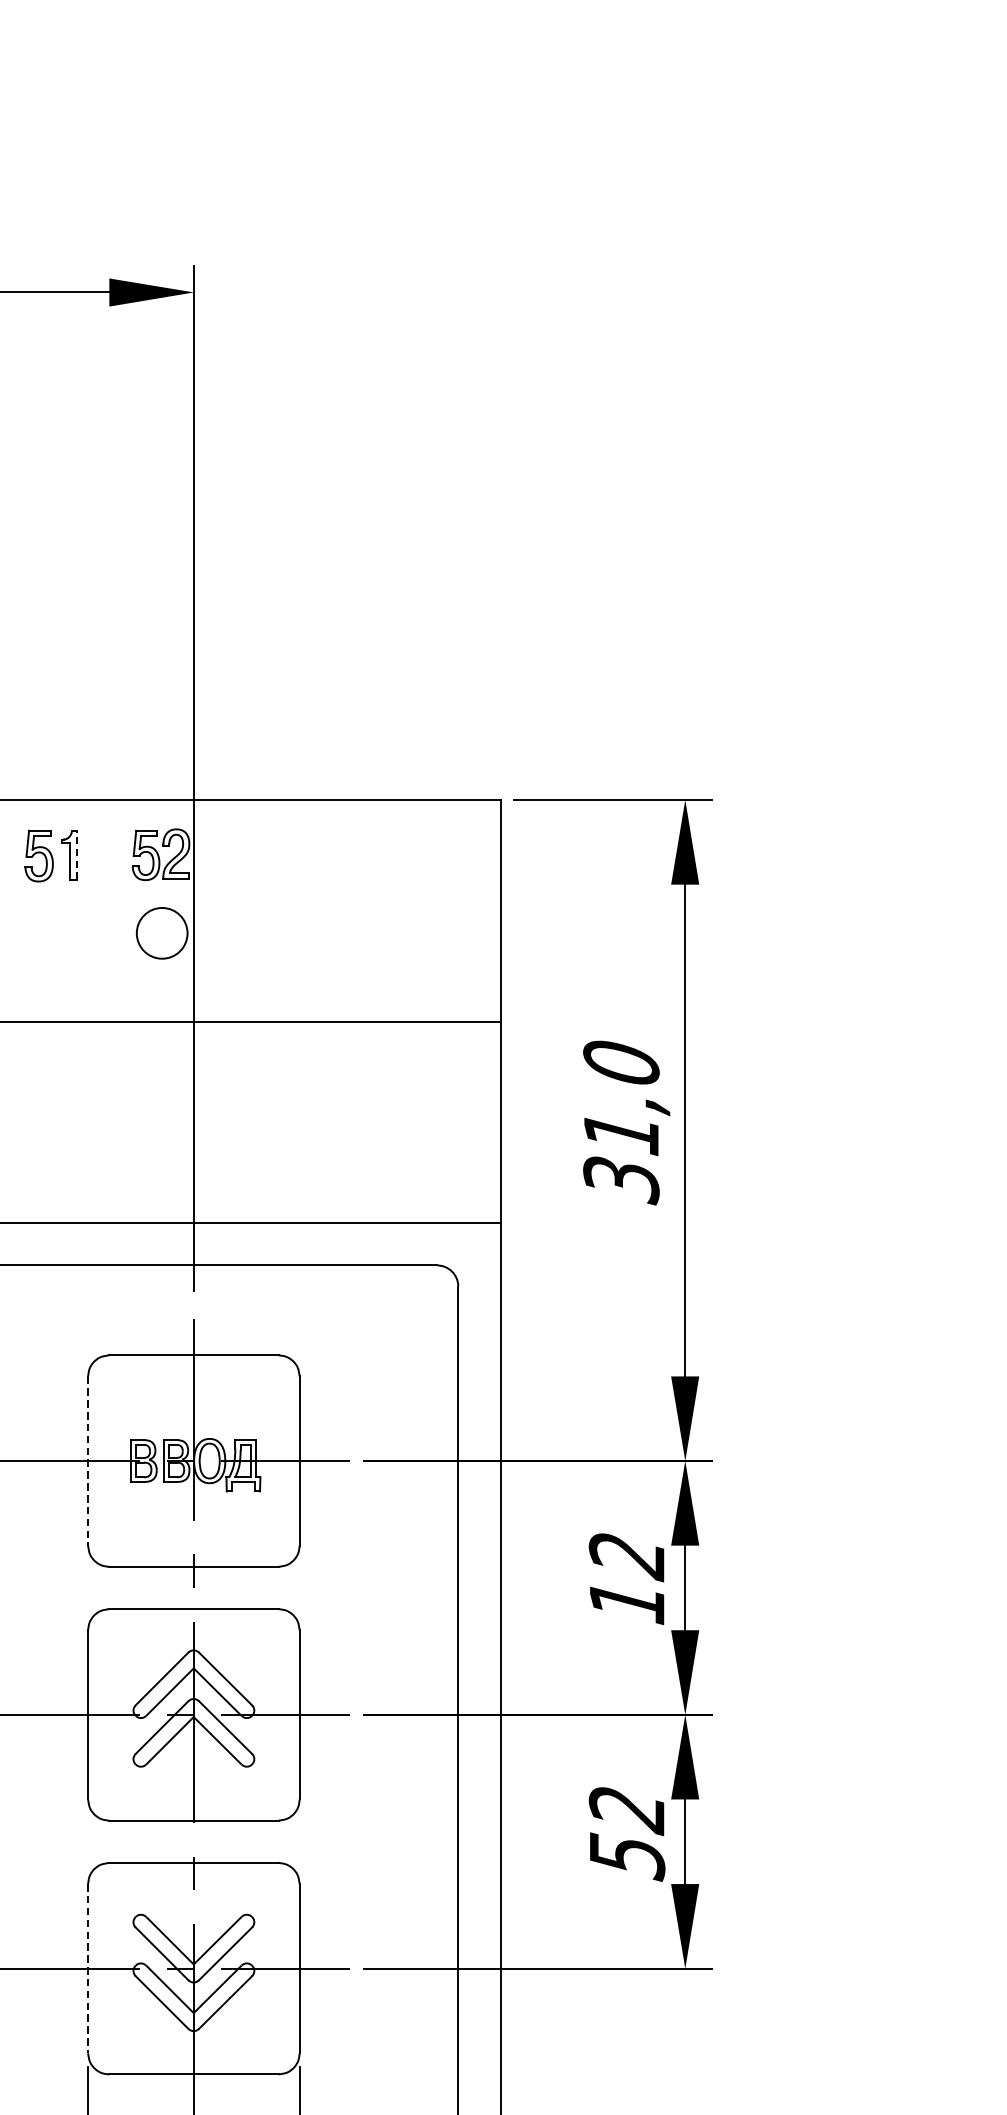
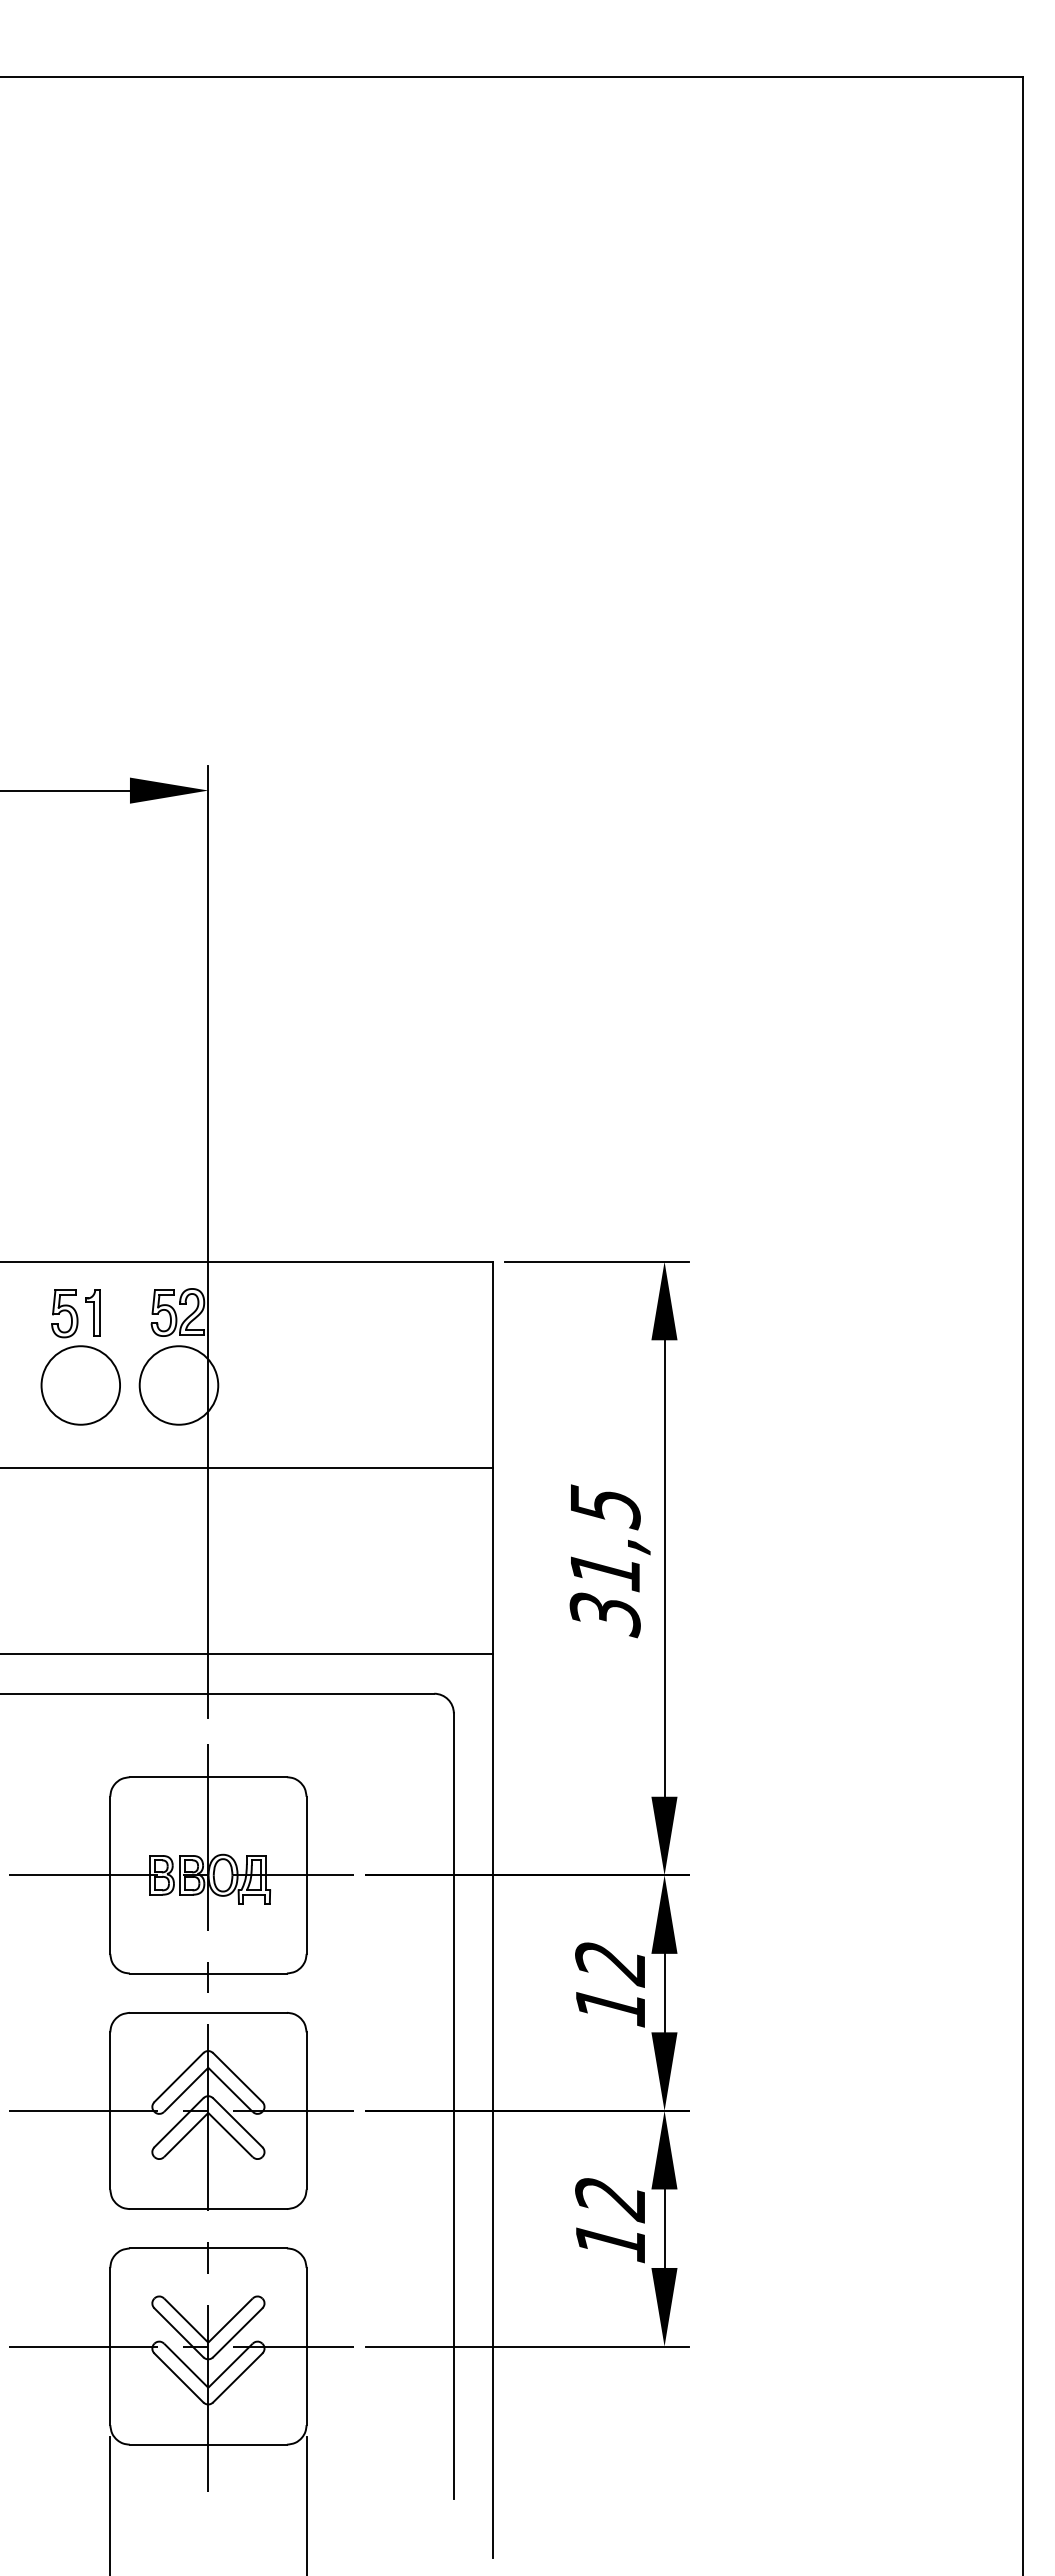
line: (76, 855) -> (99, 1313), dashed -> solid
circle: (56, 933) -> (80, 1385), added
circle: (161, 933) -> (178, 1385), size x1.67
text: (620, 1064) -> (604, 1507), 31,0 -> 31,5
line: (88, 1461) -> (110, 1875), dashed -> solid
text: (628, 1856) -> (611, 2242), 52 -> 12
line: (88, 1968) -> (110, 2346), dashed -> solid

